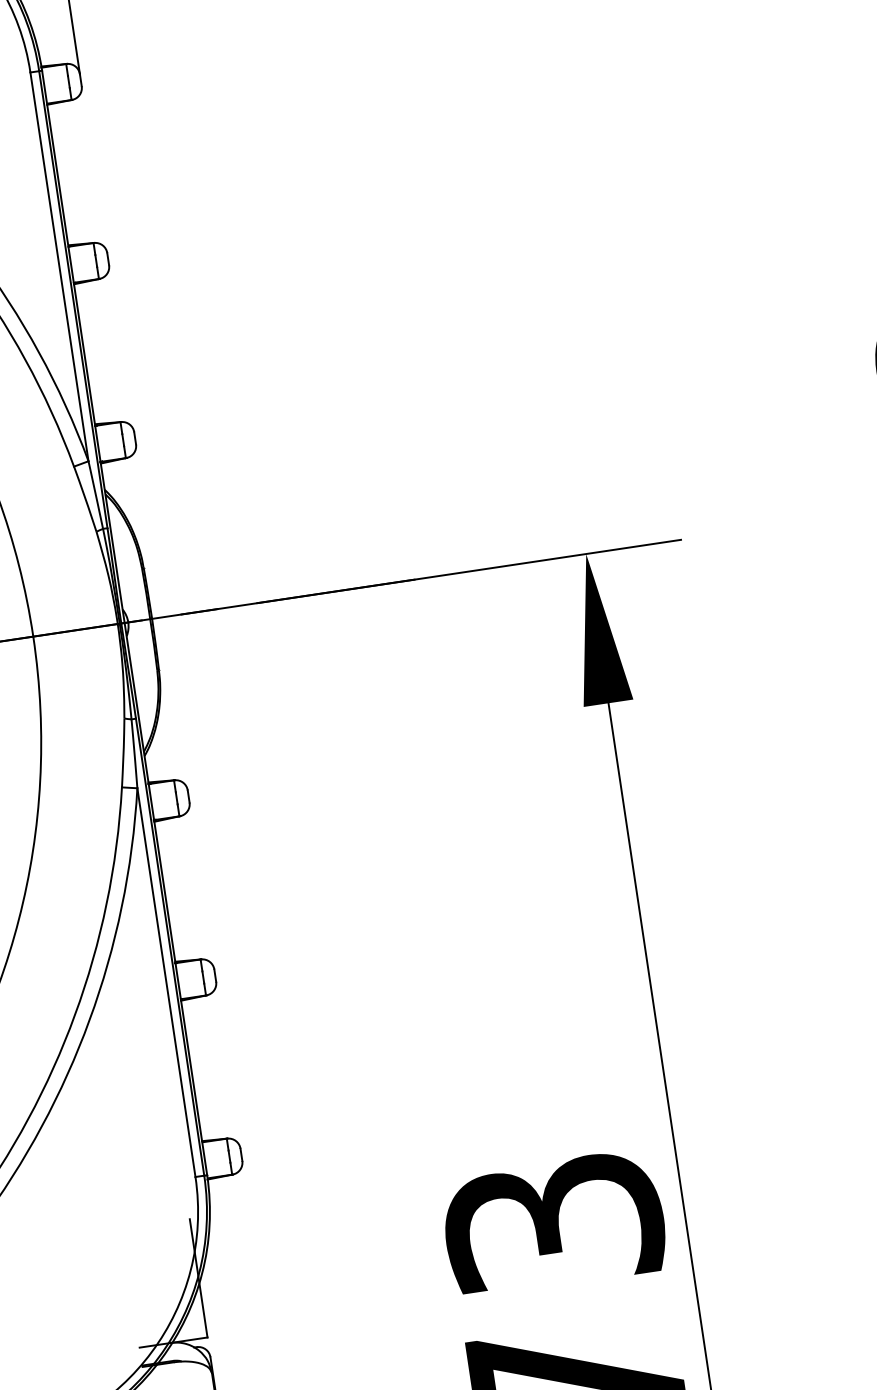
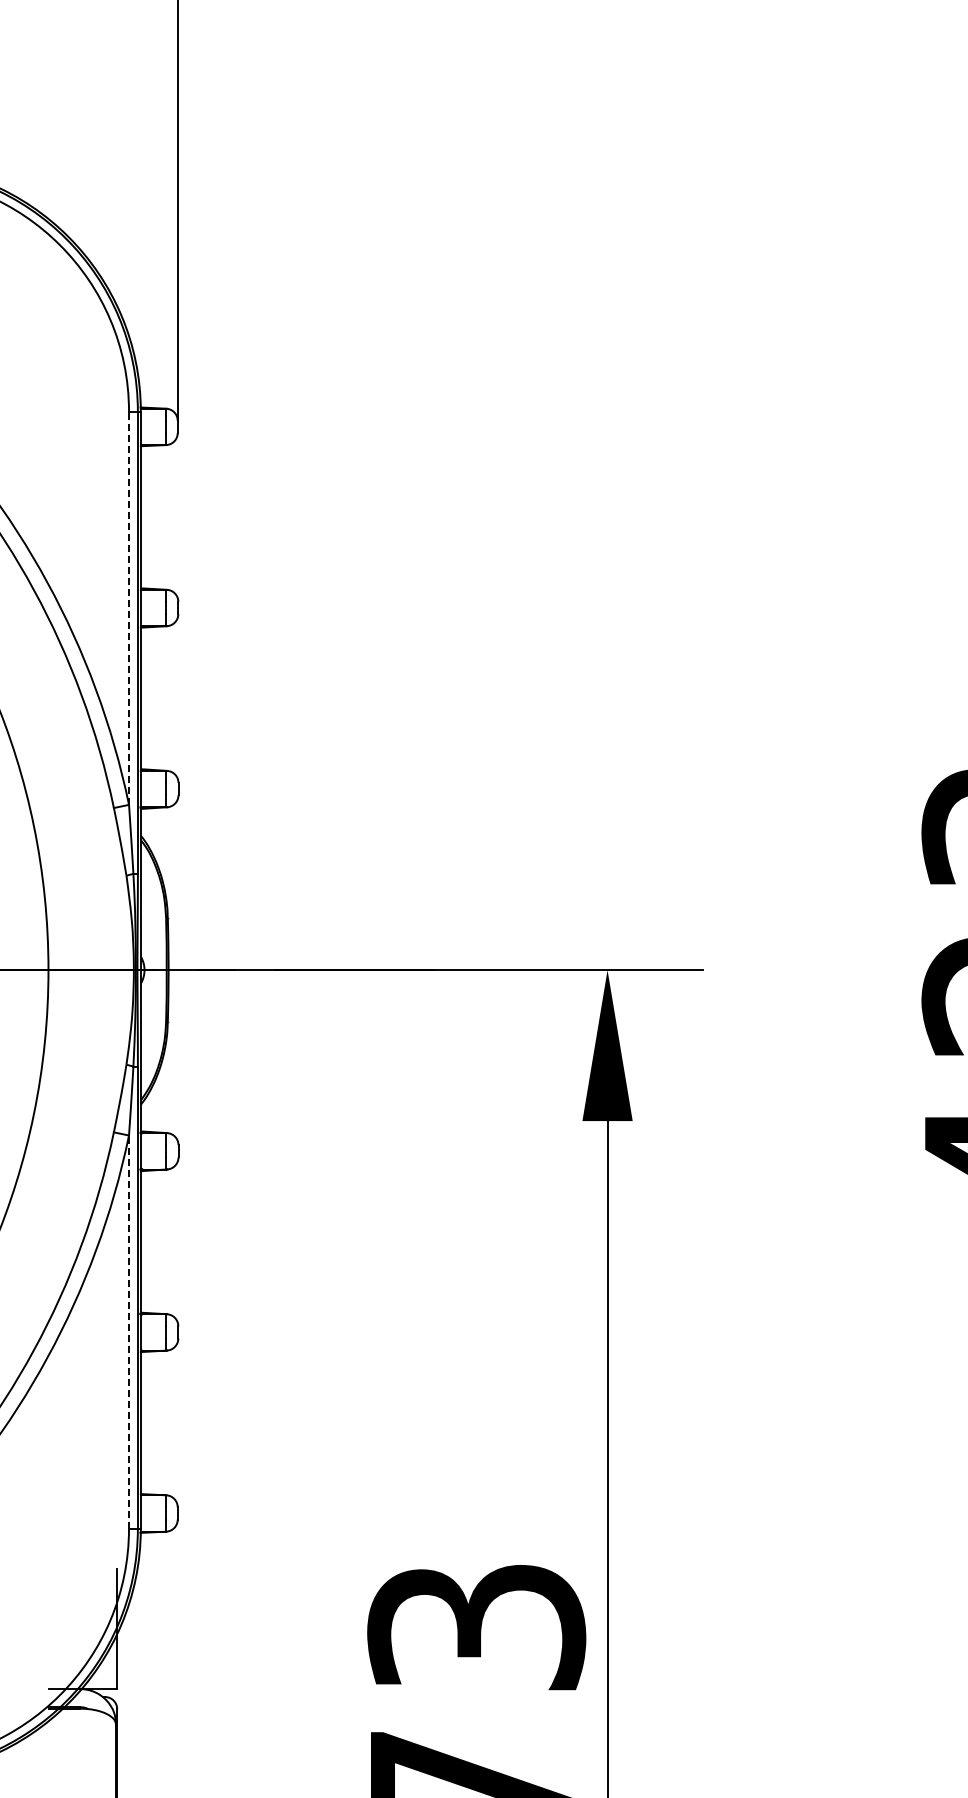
line: (59, 266) -> (129, 608), solid -> dashed
line: (166, 983) -> (129, 1332), solid -> dashed

